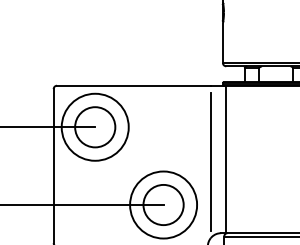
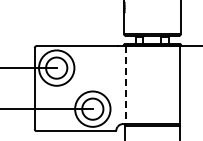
line: (225, 160) -> (125, 85), solid -> dashed
line: (210, 162) -> (117, 86), removed

